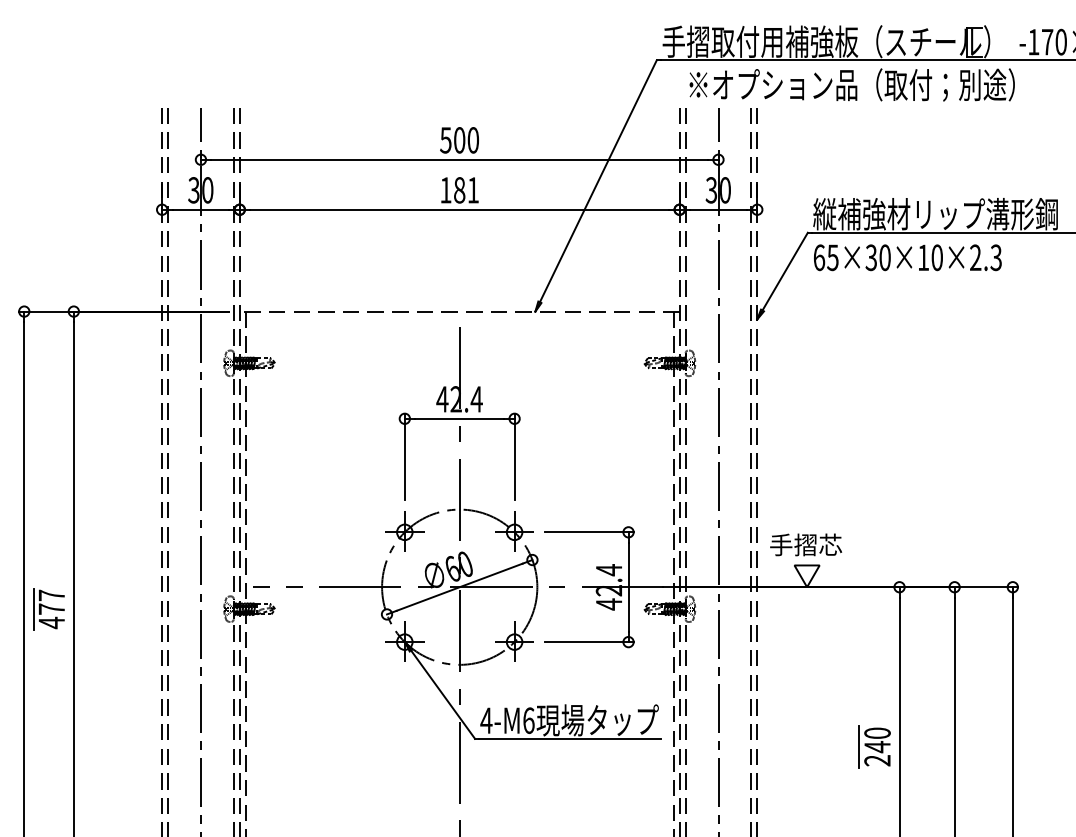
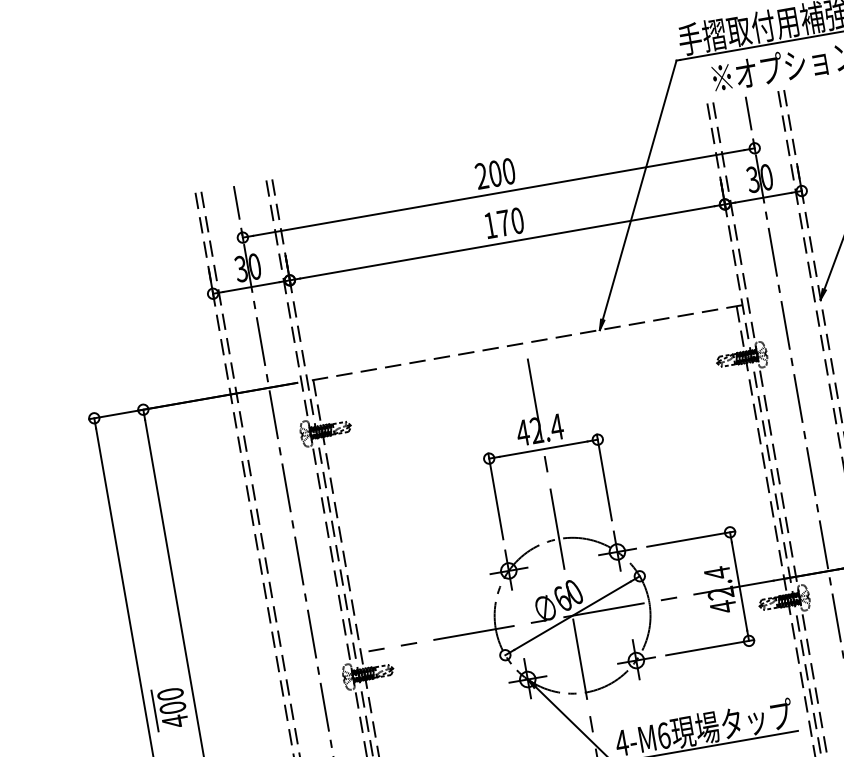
text: (445, 140) -> (481, 176), 500 -> 200
text: (466, 190) -> (510, 222), 181 -> 170
text: (51, 601) -> (171, 700), 477 -> 400

